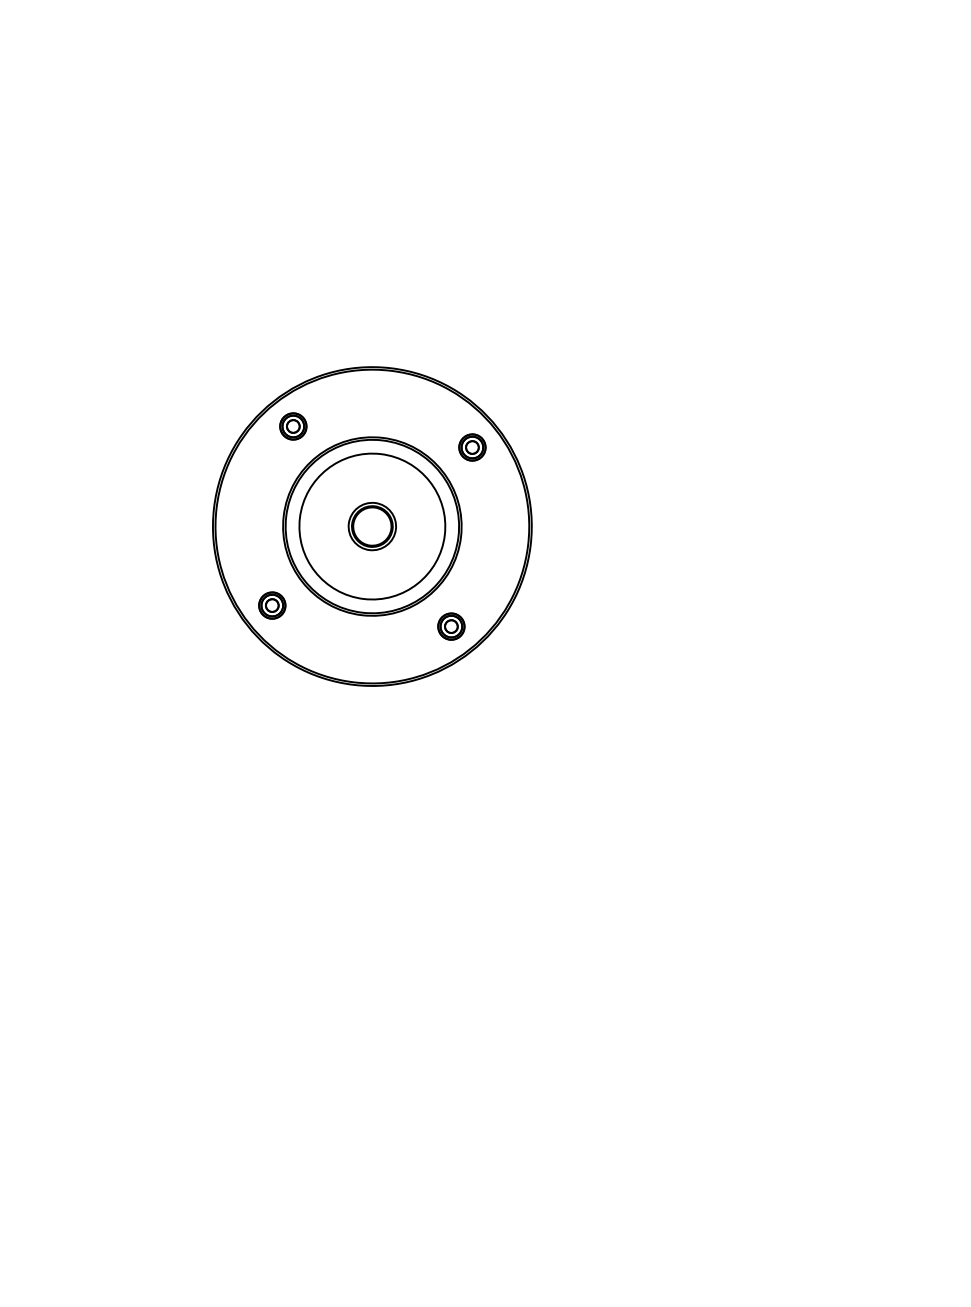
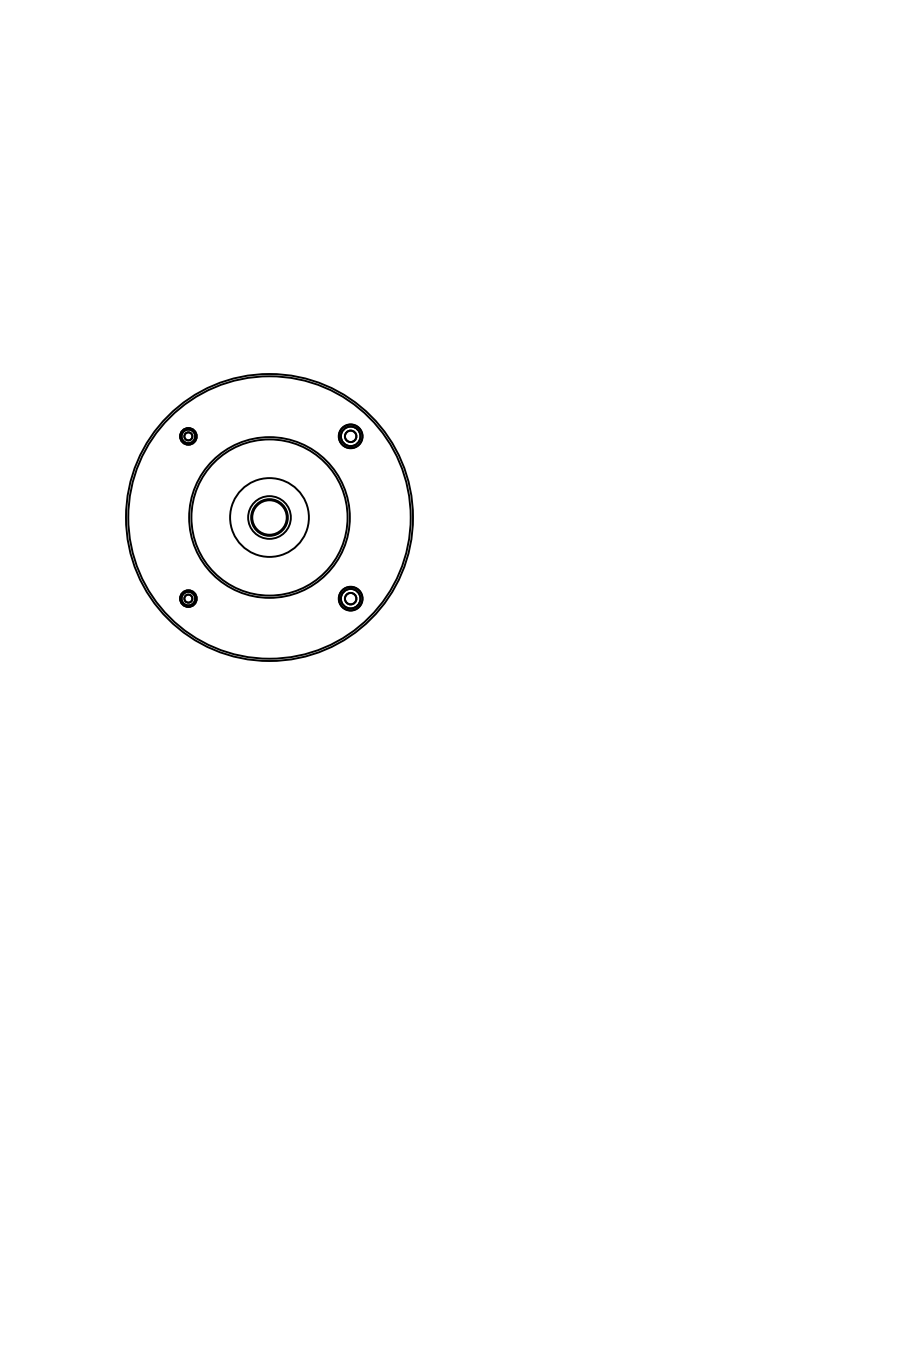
part: (293, 426) -> (188, 436), size x0.7
circle: (372, 526) -> (269, 517), size x0.6
part: (272, 605) -> (188, 598), size x0.7

